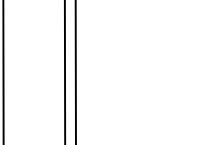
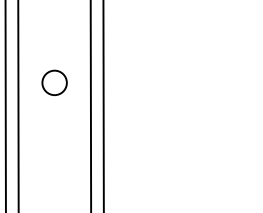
circle: (34, 28) -> (54, 82), added

